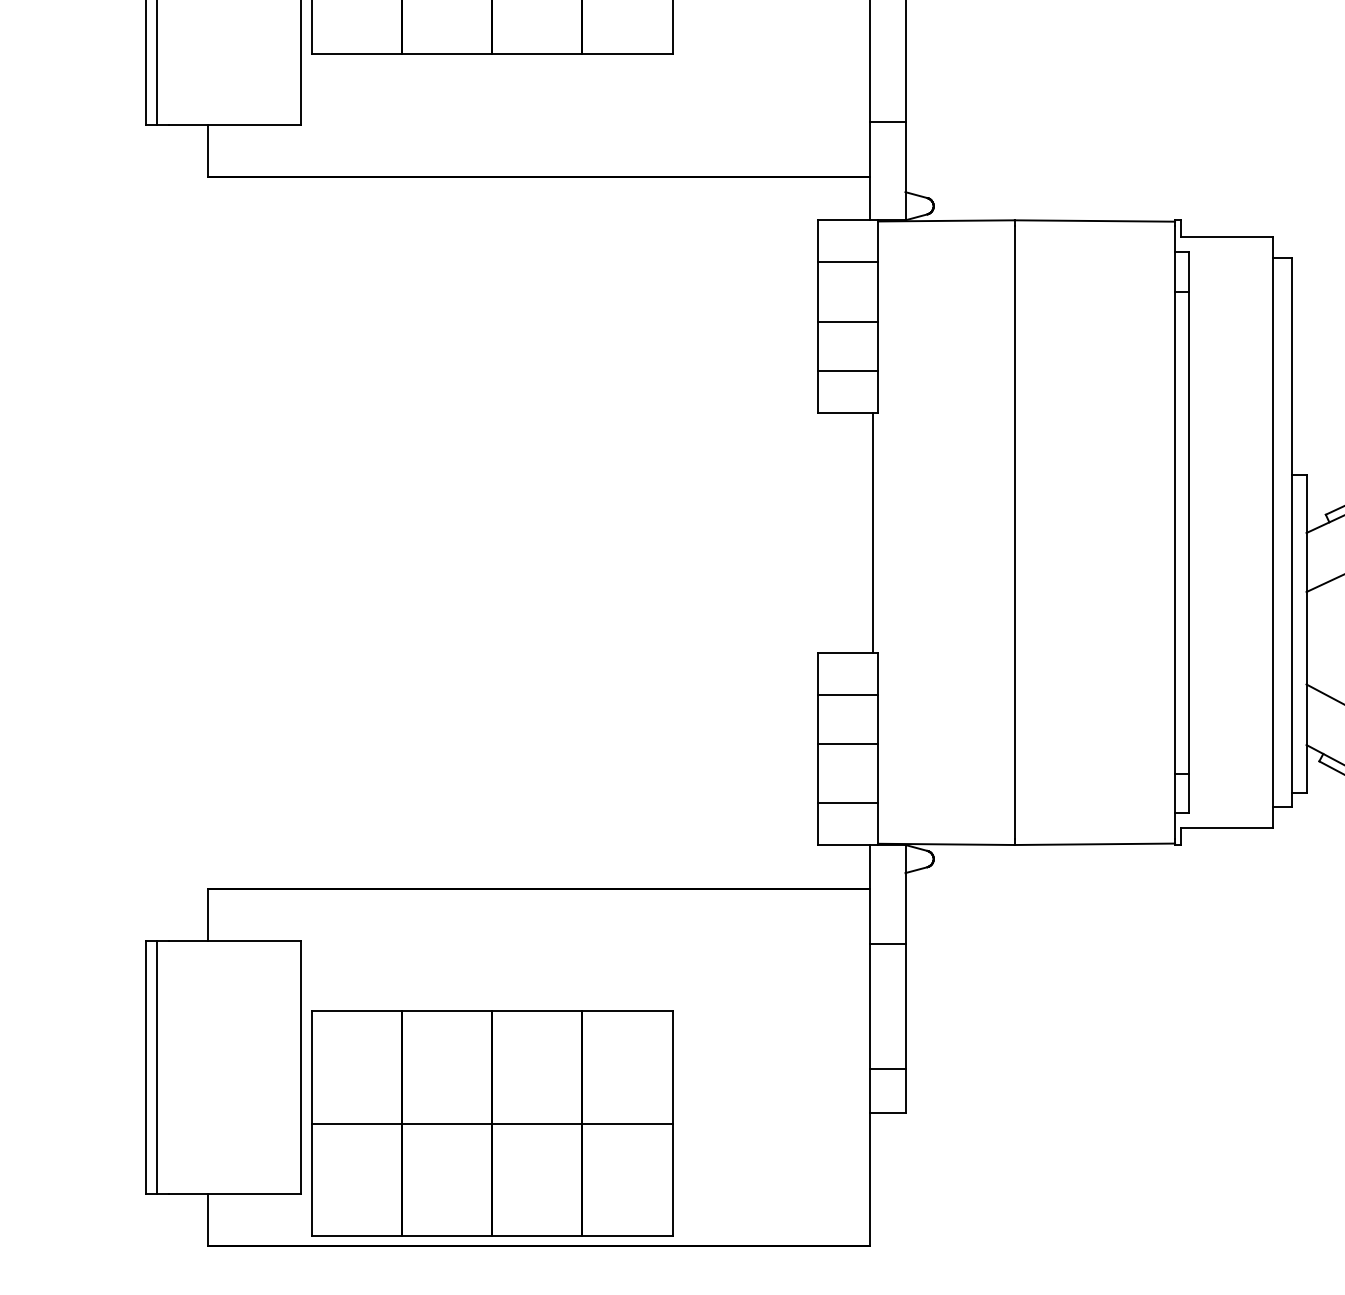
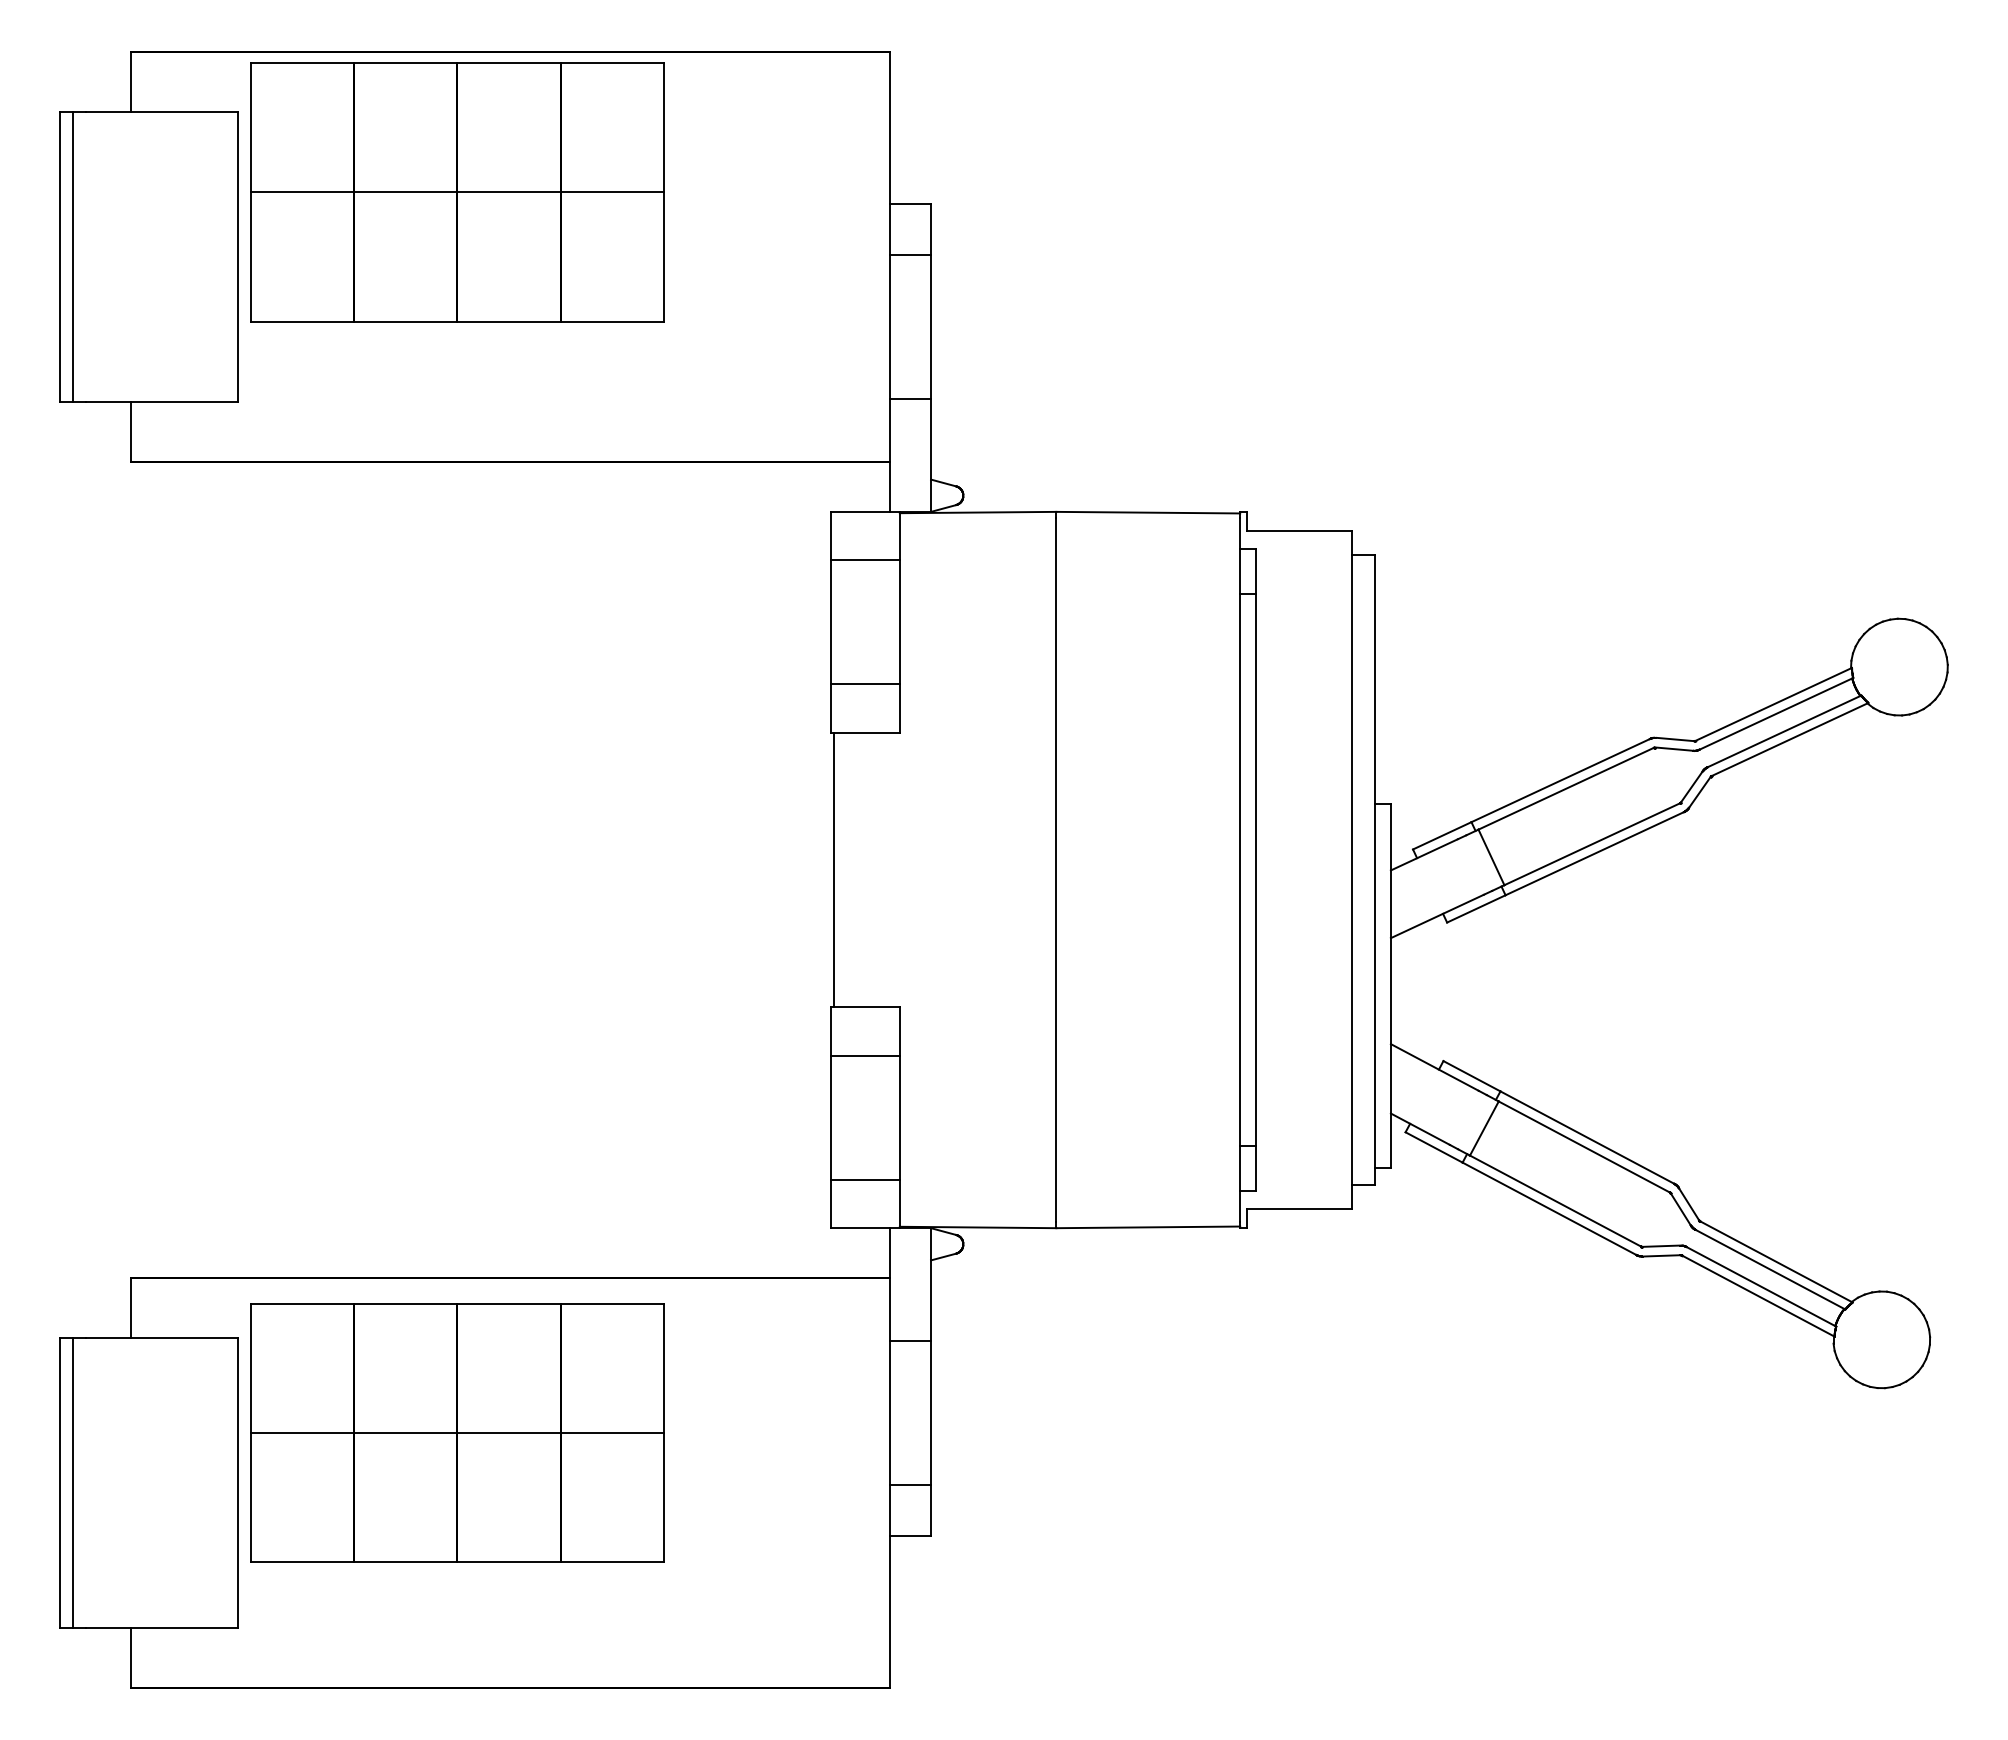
line: (848, 322) -> (865, 628), removed
line: (872, 532) -> (834, 869), moved
line: (848, 743) -> (865, 1111), removed
part: (492, 1123) -> (457, 1432), moved

